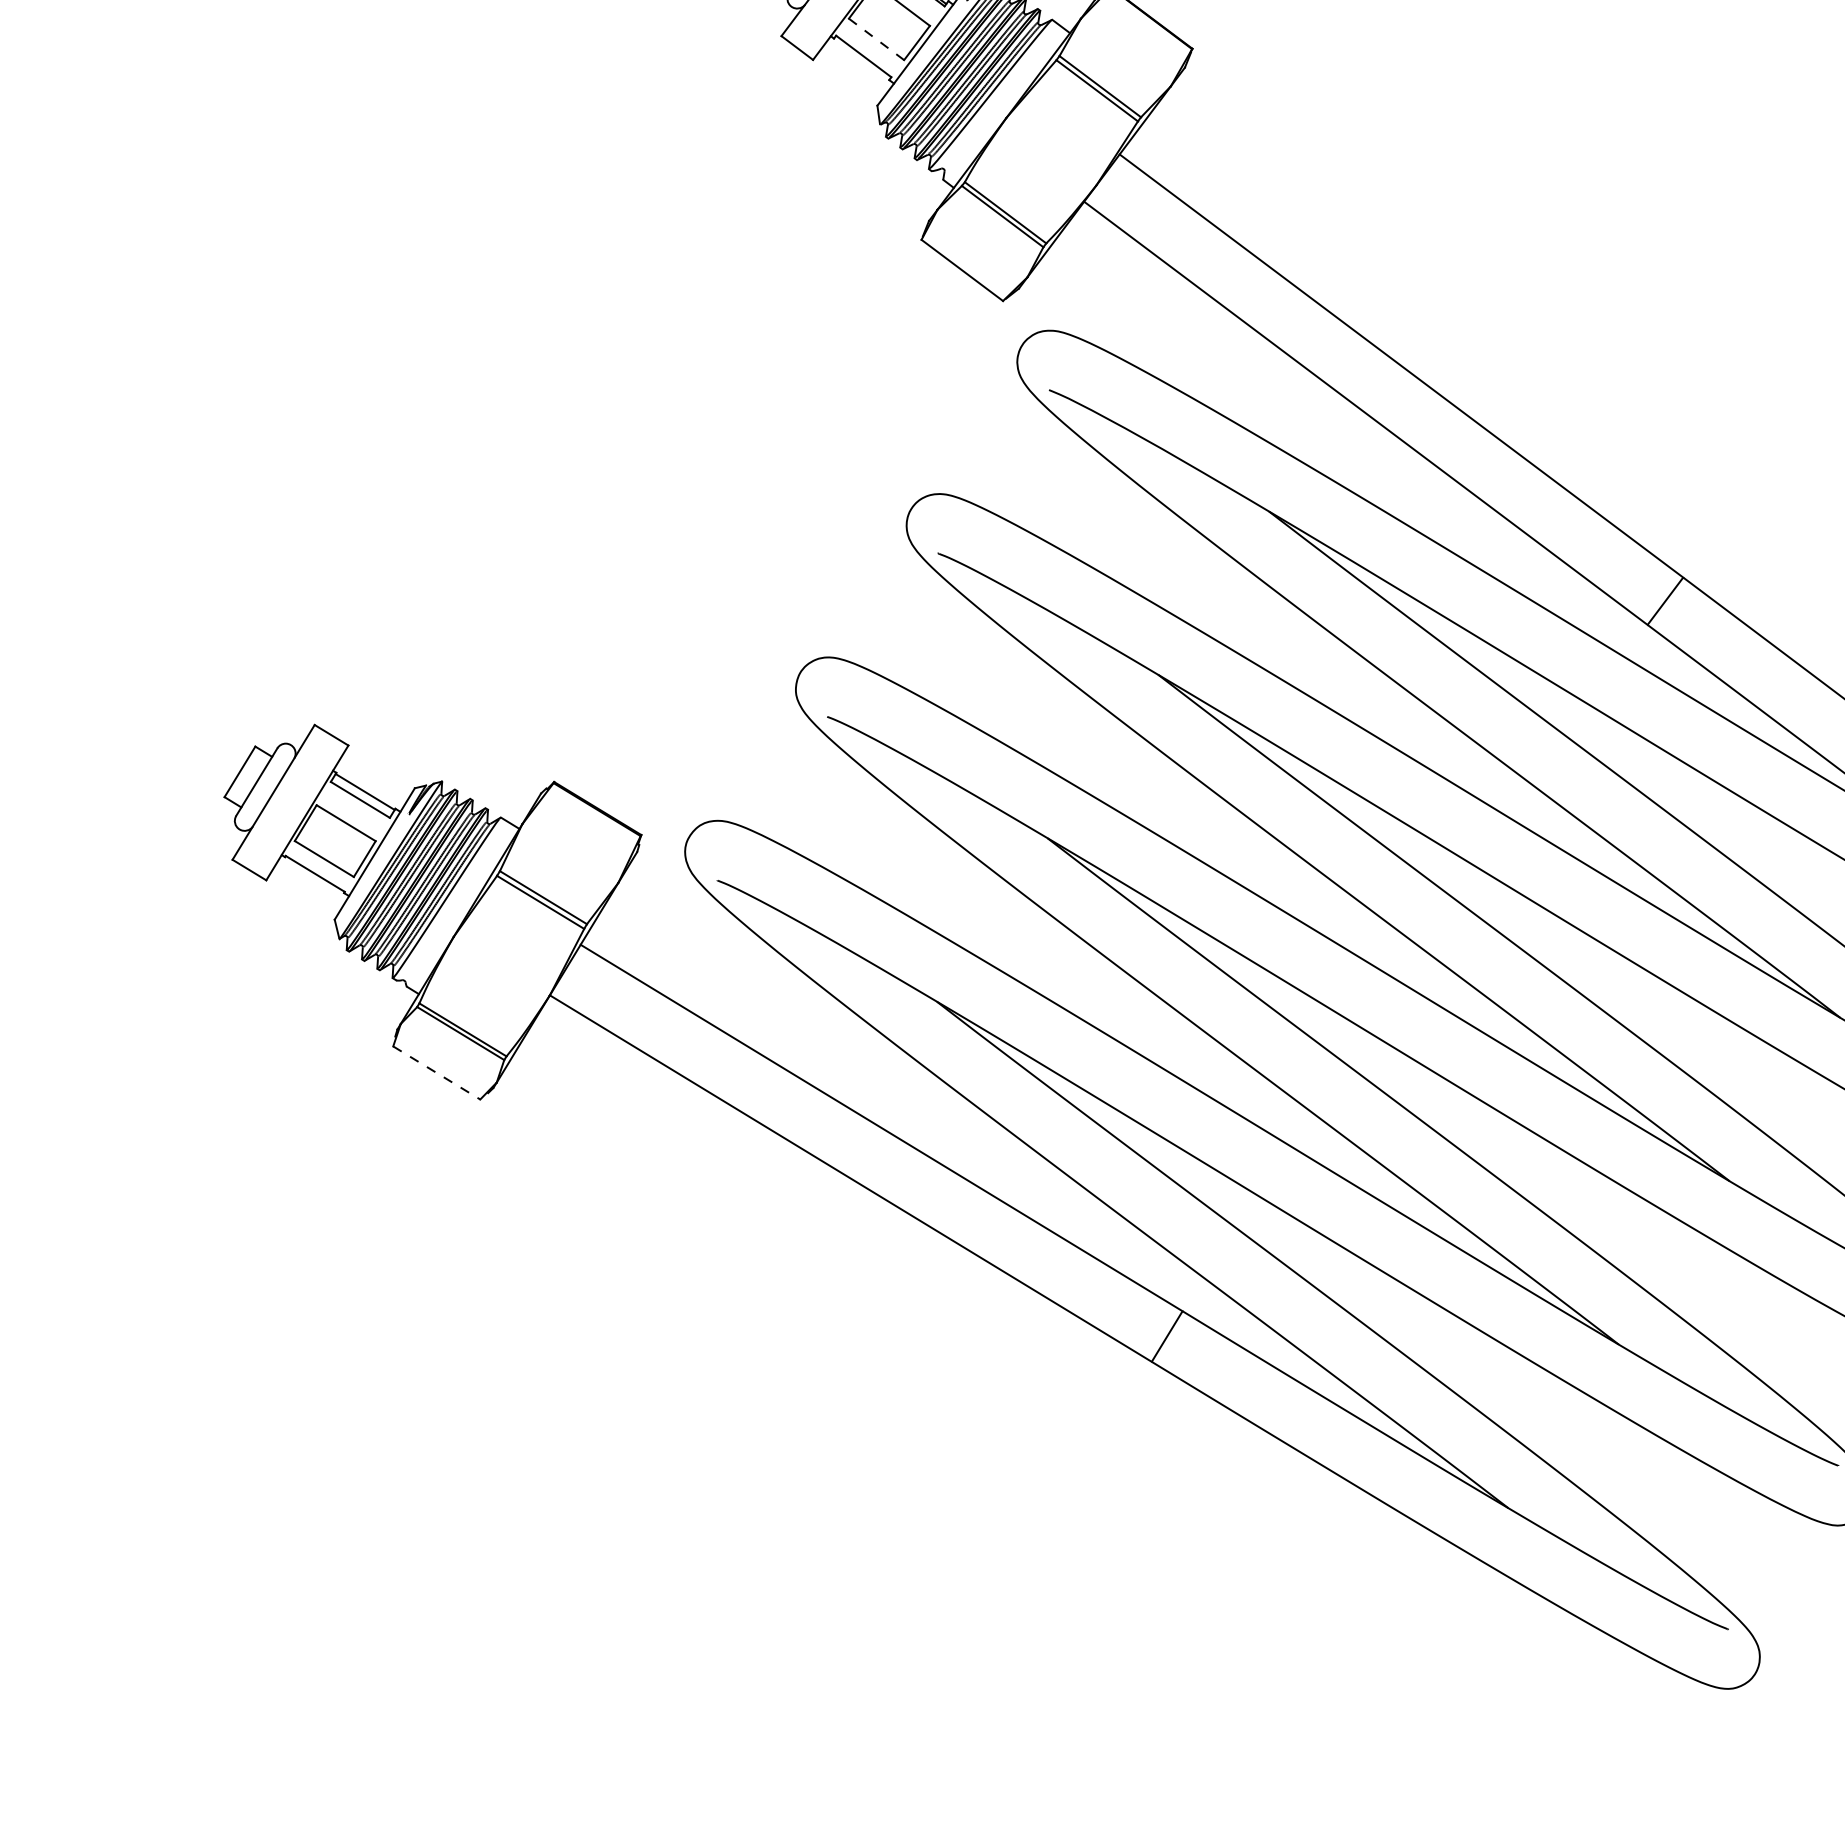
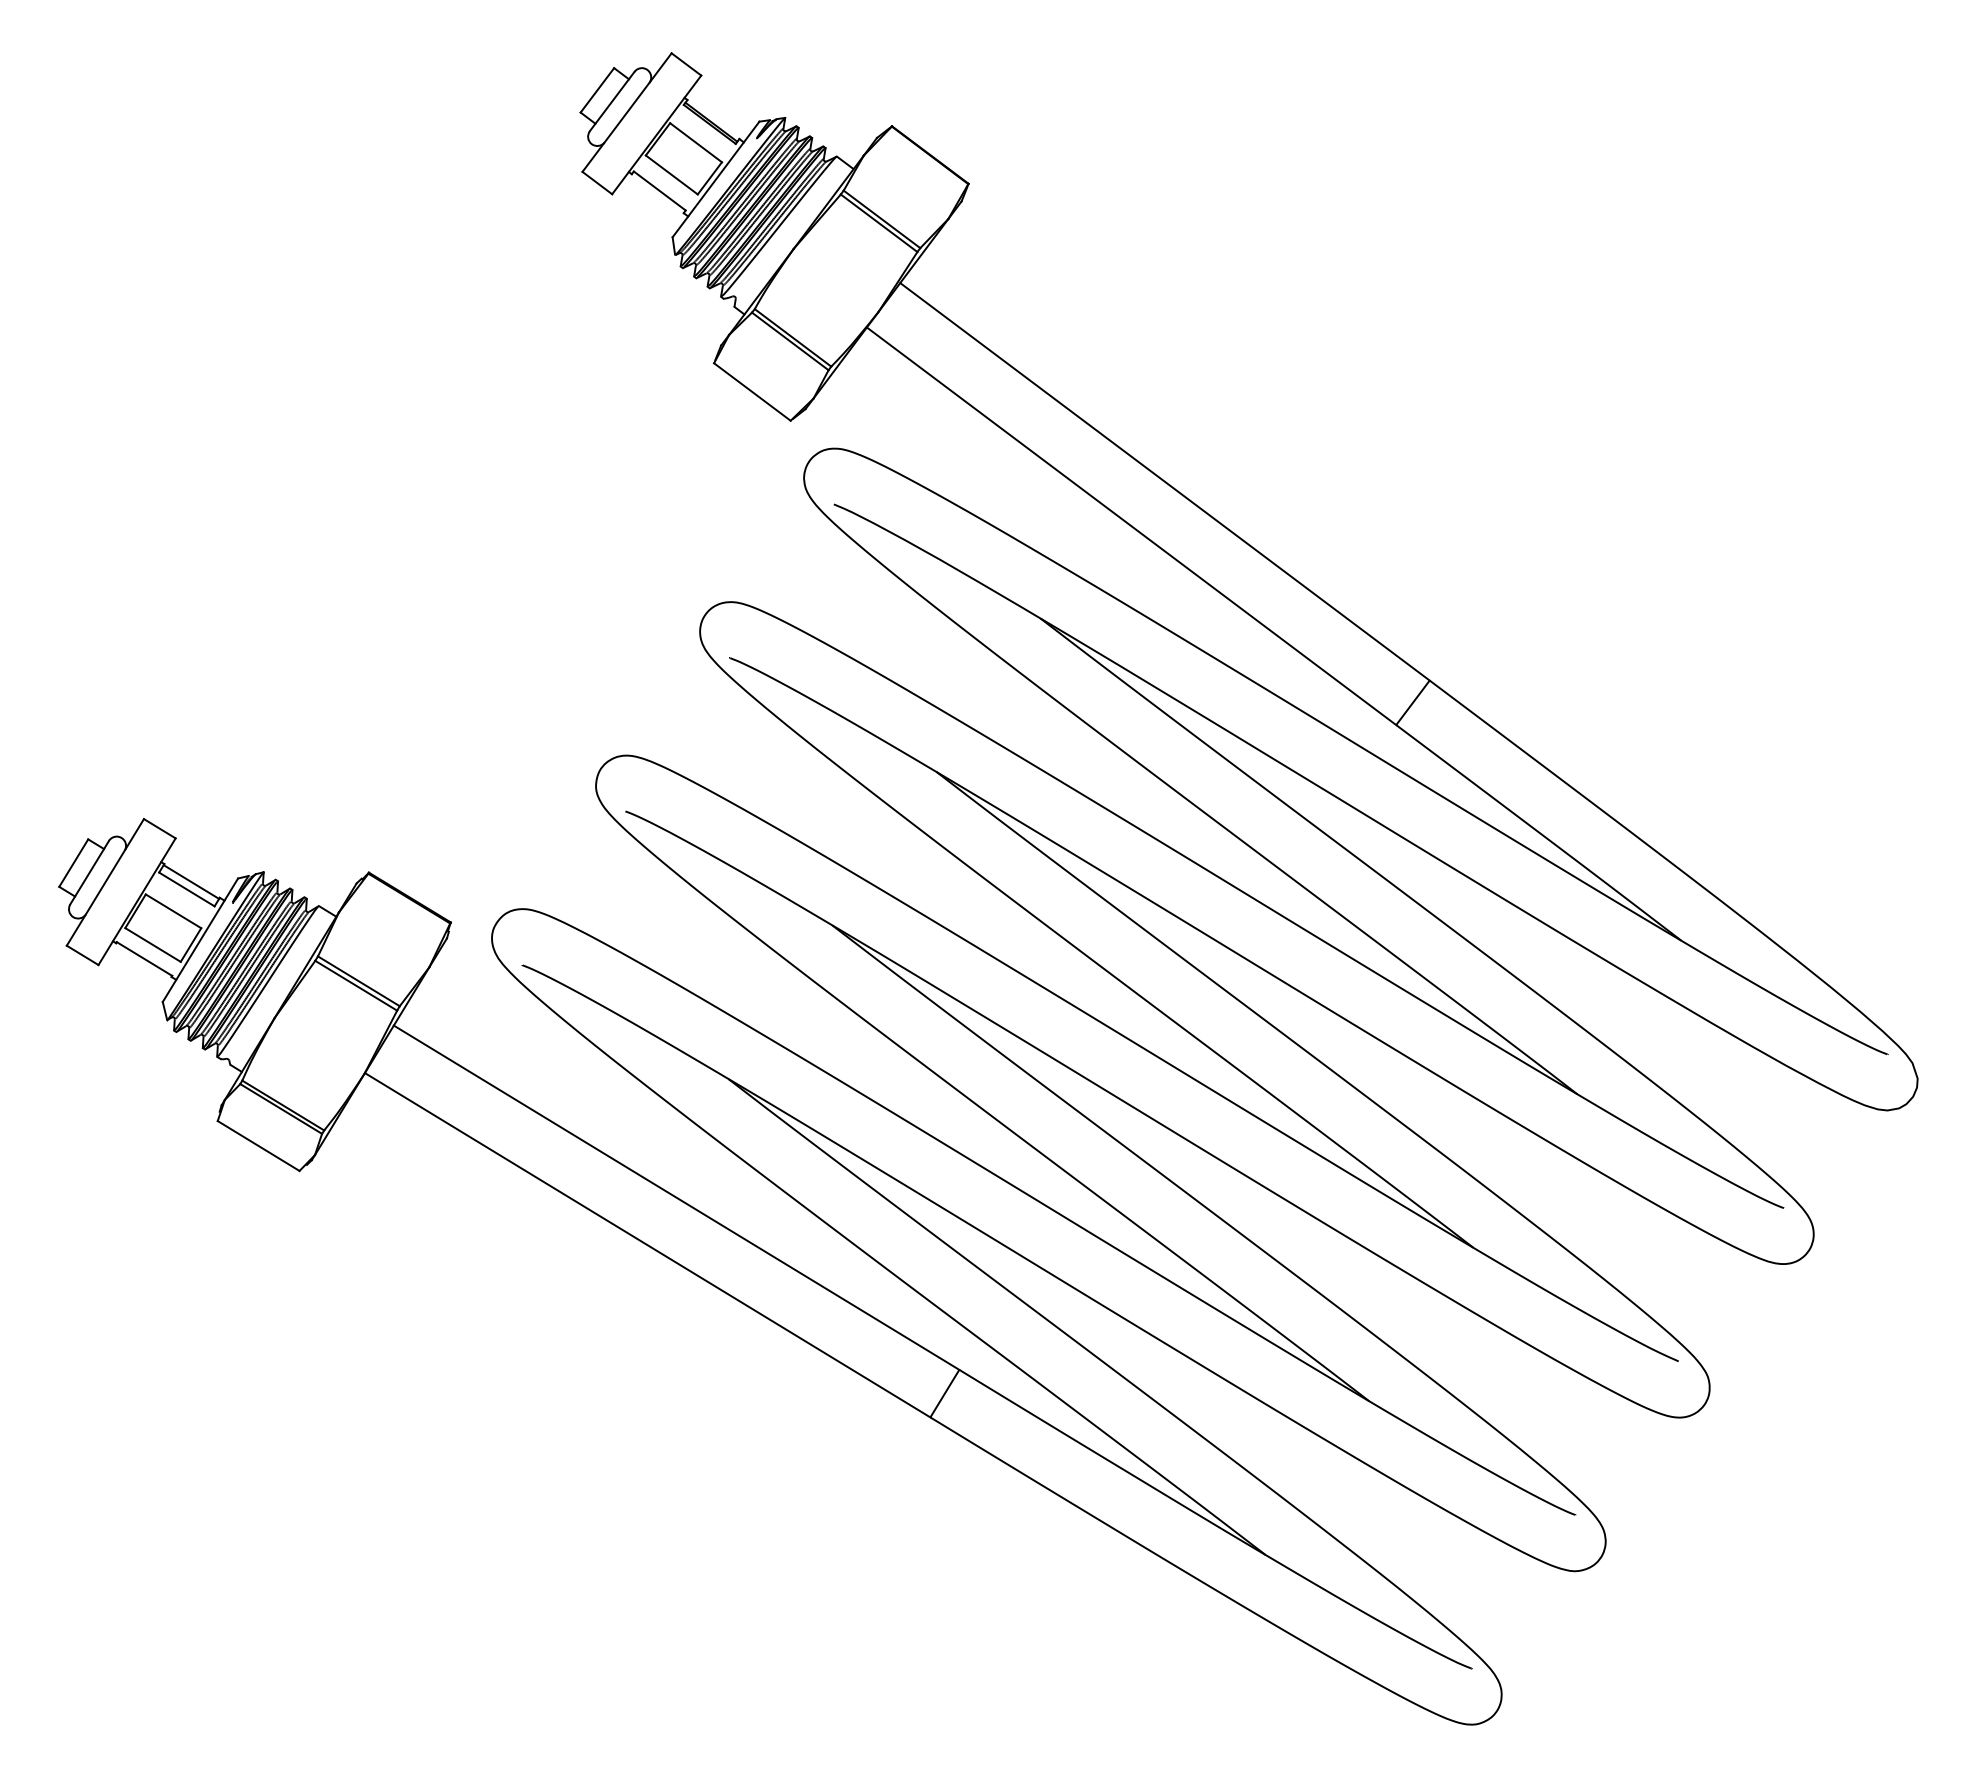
line: (876, 38) -> (671, 174), dashed -> solid
line: (436, 1073) -> (258, 1146), dashed -> solid

